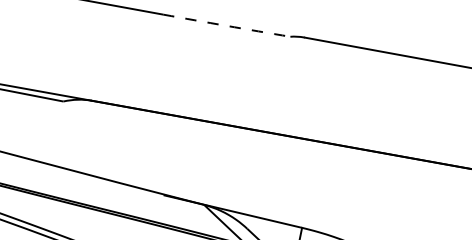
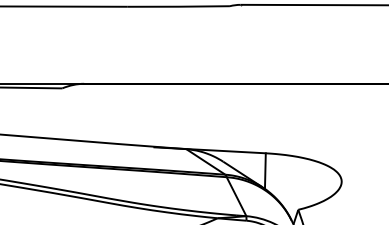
arc: (226, 25) -> (178, 6), dashed -> solid

